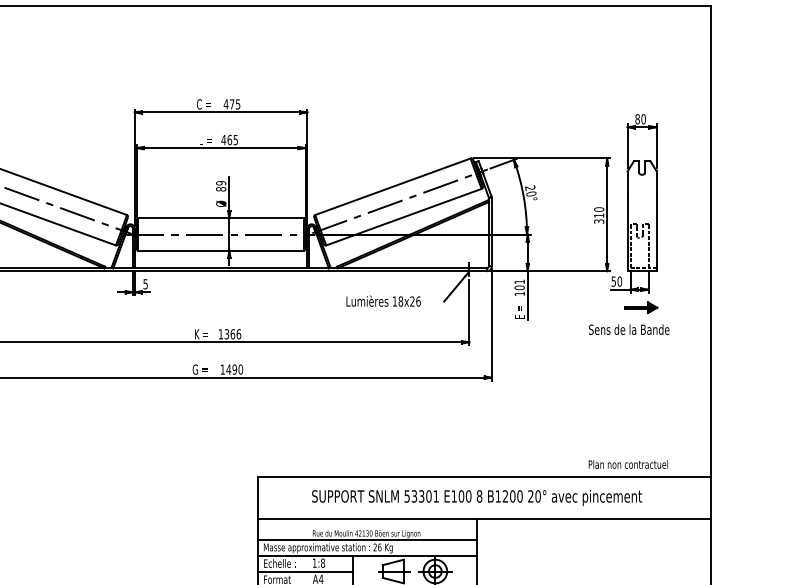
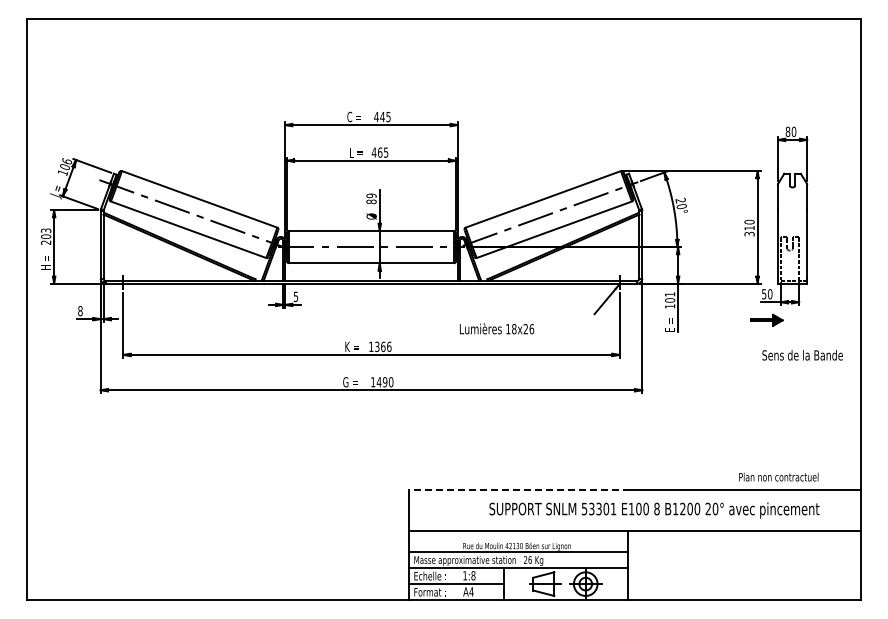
text: (232, 104) -> (382, 117), 475 -> 445
text: (384, 300) -> (497, 328), moved
part: (641, 306) -> (766, 319), moved
text: (629, 329) -> (802, 355), moved
line: (369, 476) -> (519, 489), solid -> dashed
text: (477, 497) -> (654, 510), moved

